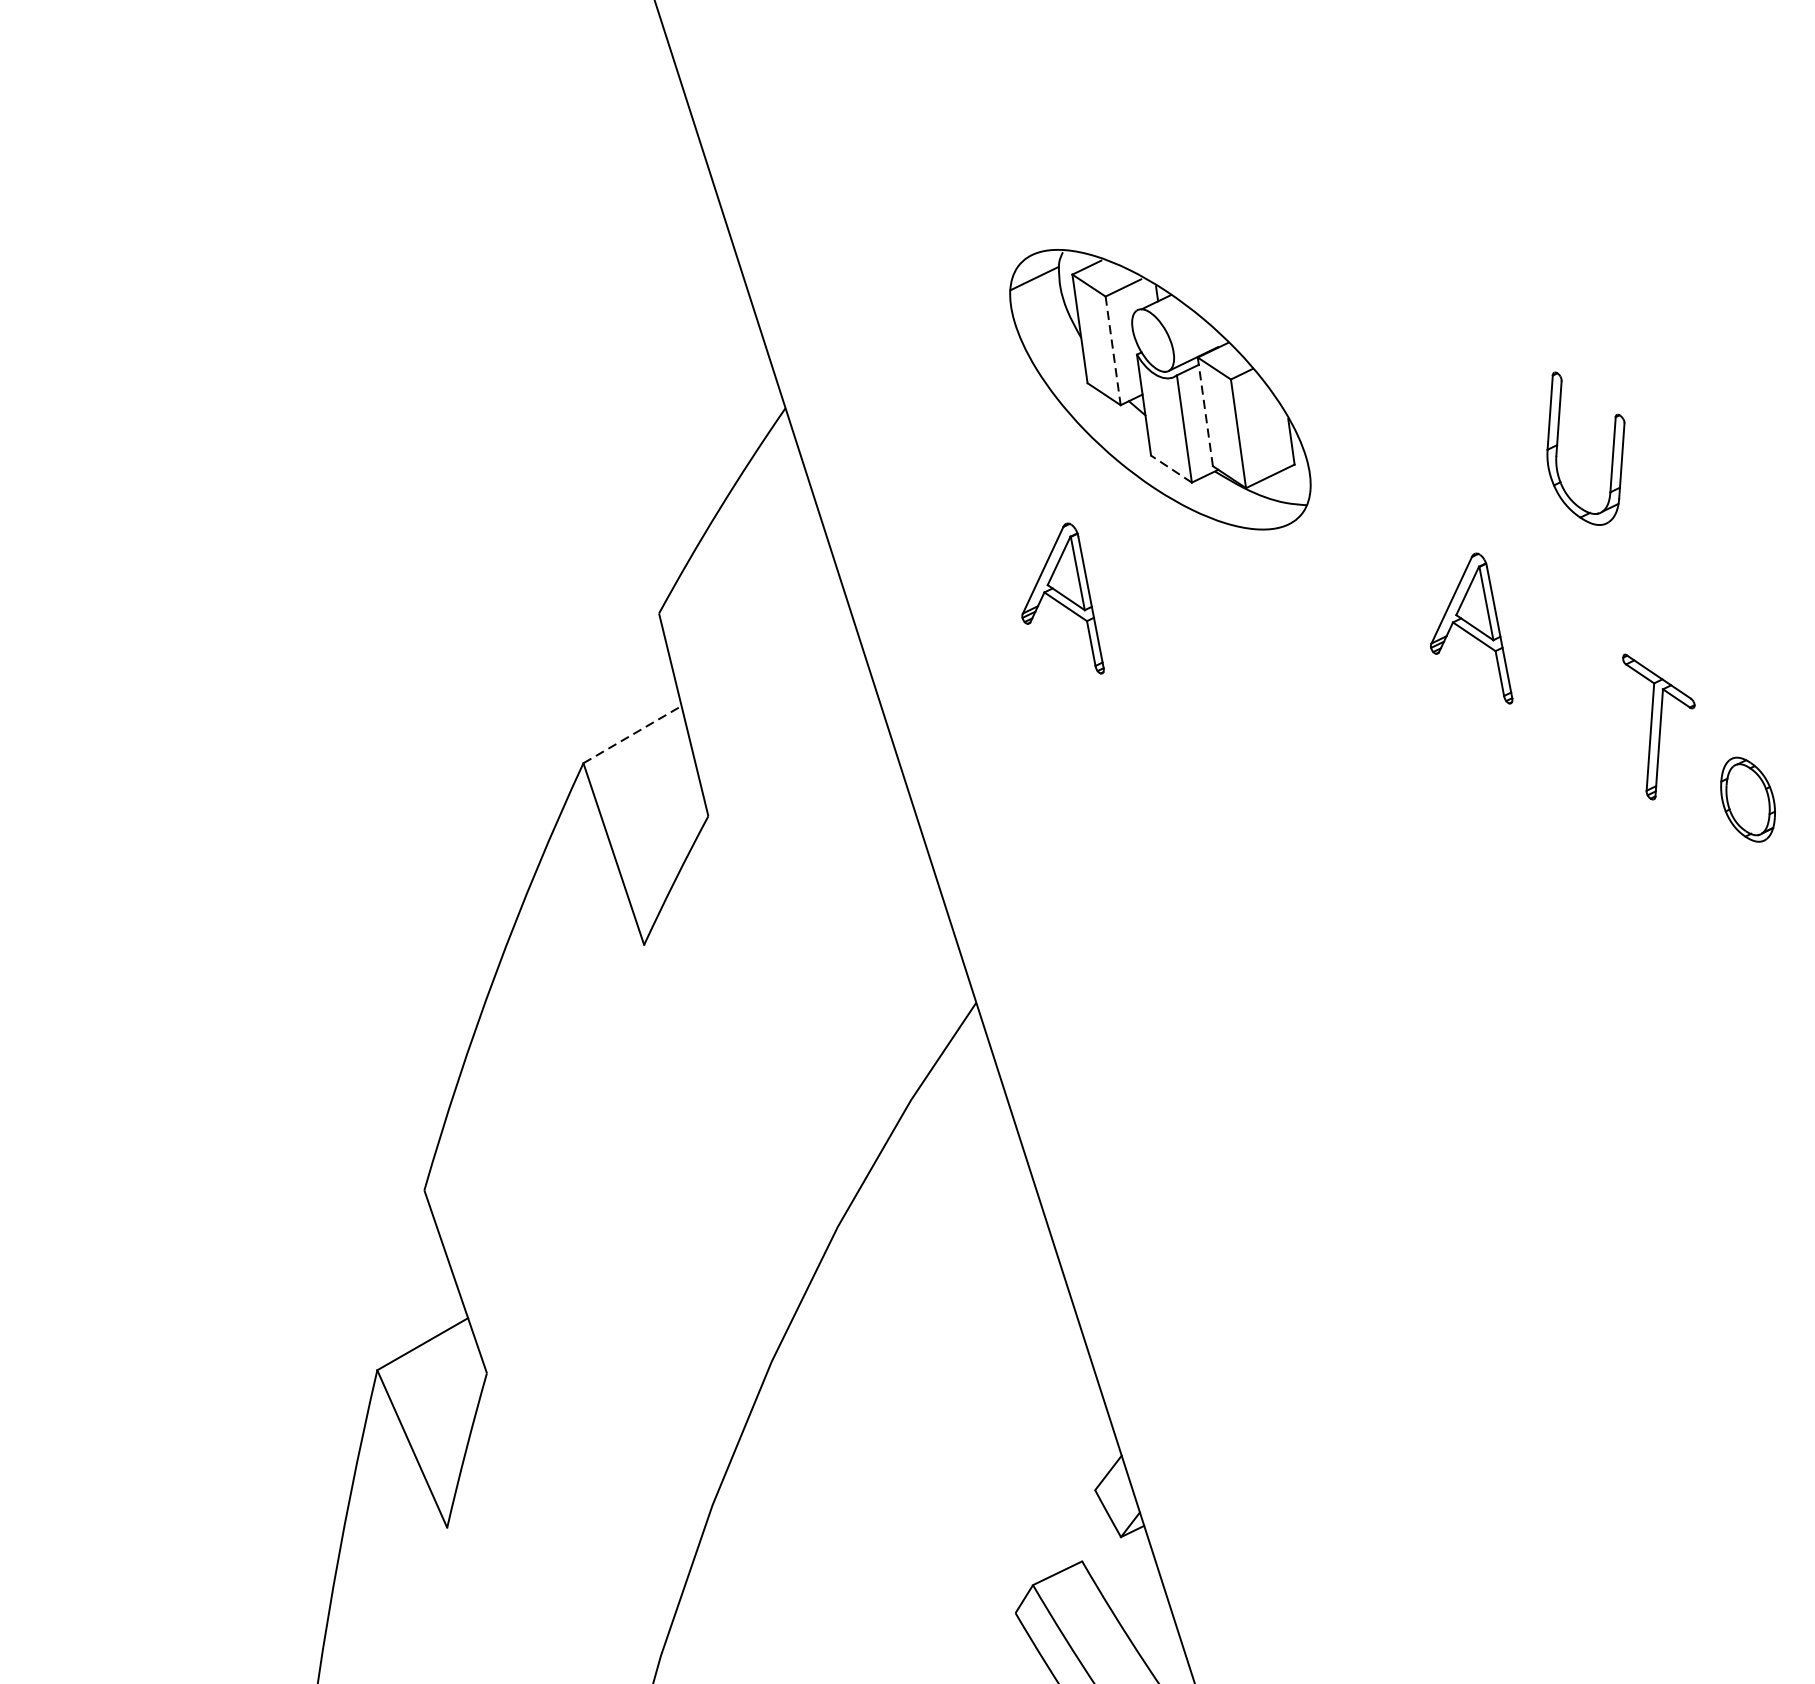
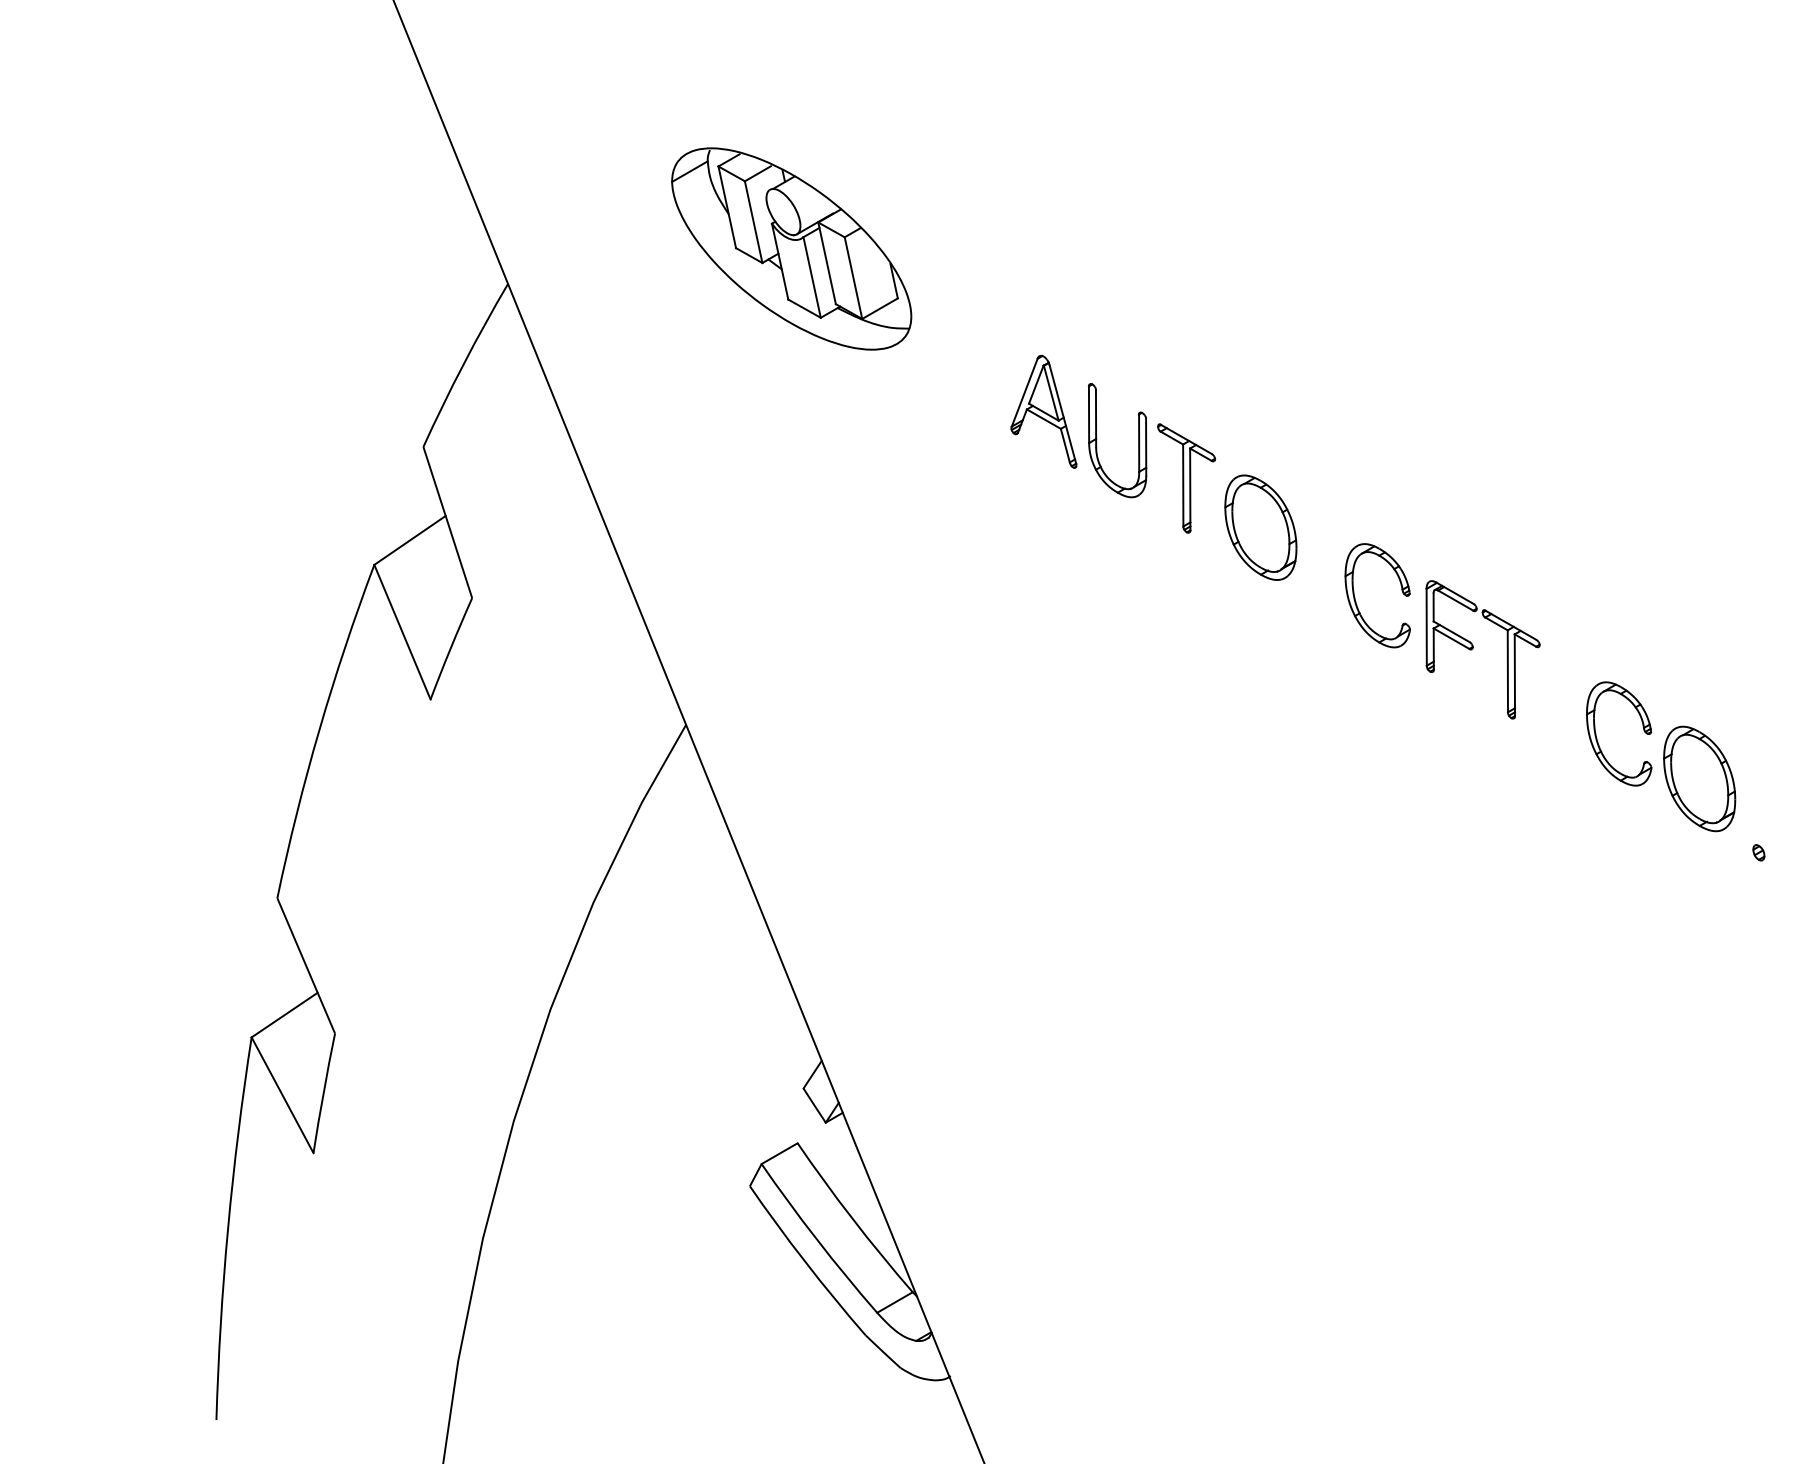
line: (1112, 351) -> (753, 222), dashed -> solid
line: (1205, 412) -> (827, 263), dashed -> solid
part: (1558, 445) -> (1097, 439), moved
line: (1171, 468) -> (804, 308), dashed -> solid
part: (1065, 596) -> (731, 411), removed
line: (633, 734) -> (410, 540), dashed -> solid
part: (1747, 799) -> (1260, 527), size x1.67

